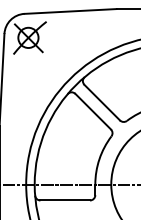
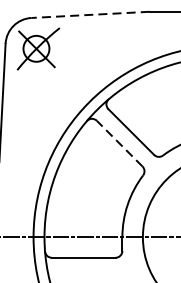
line: (70, 11) -> (90, 14), solid -> dashed
line: (92, 111) -> (118, 143), solid -> dashed

